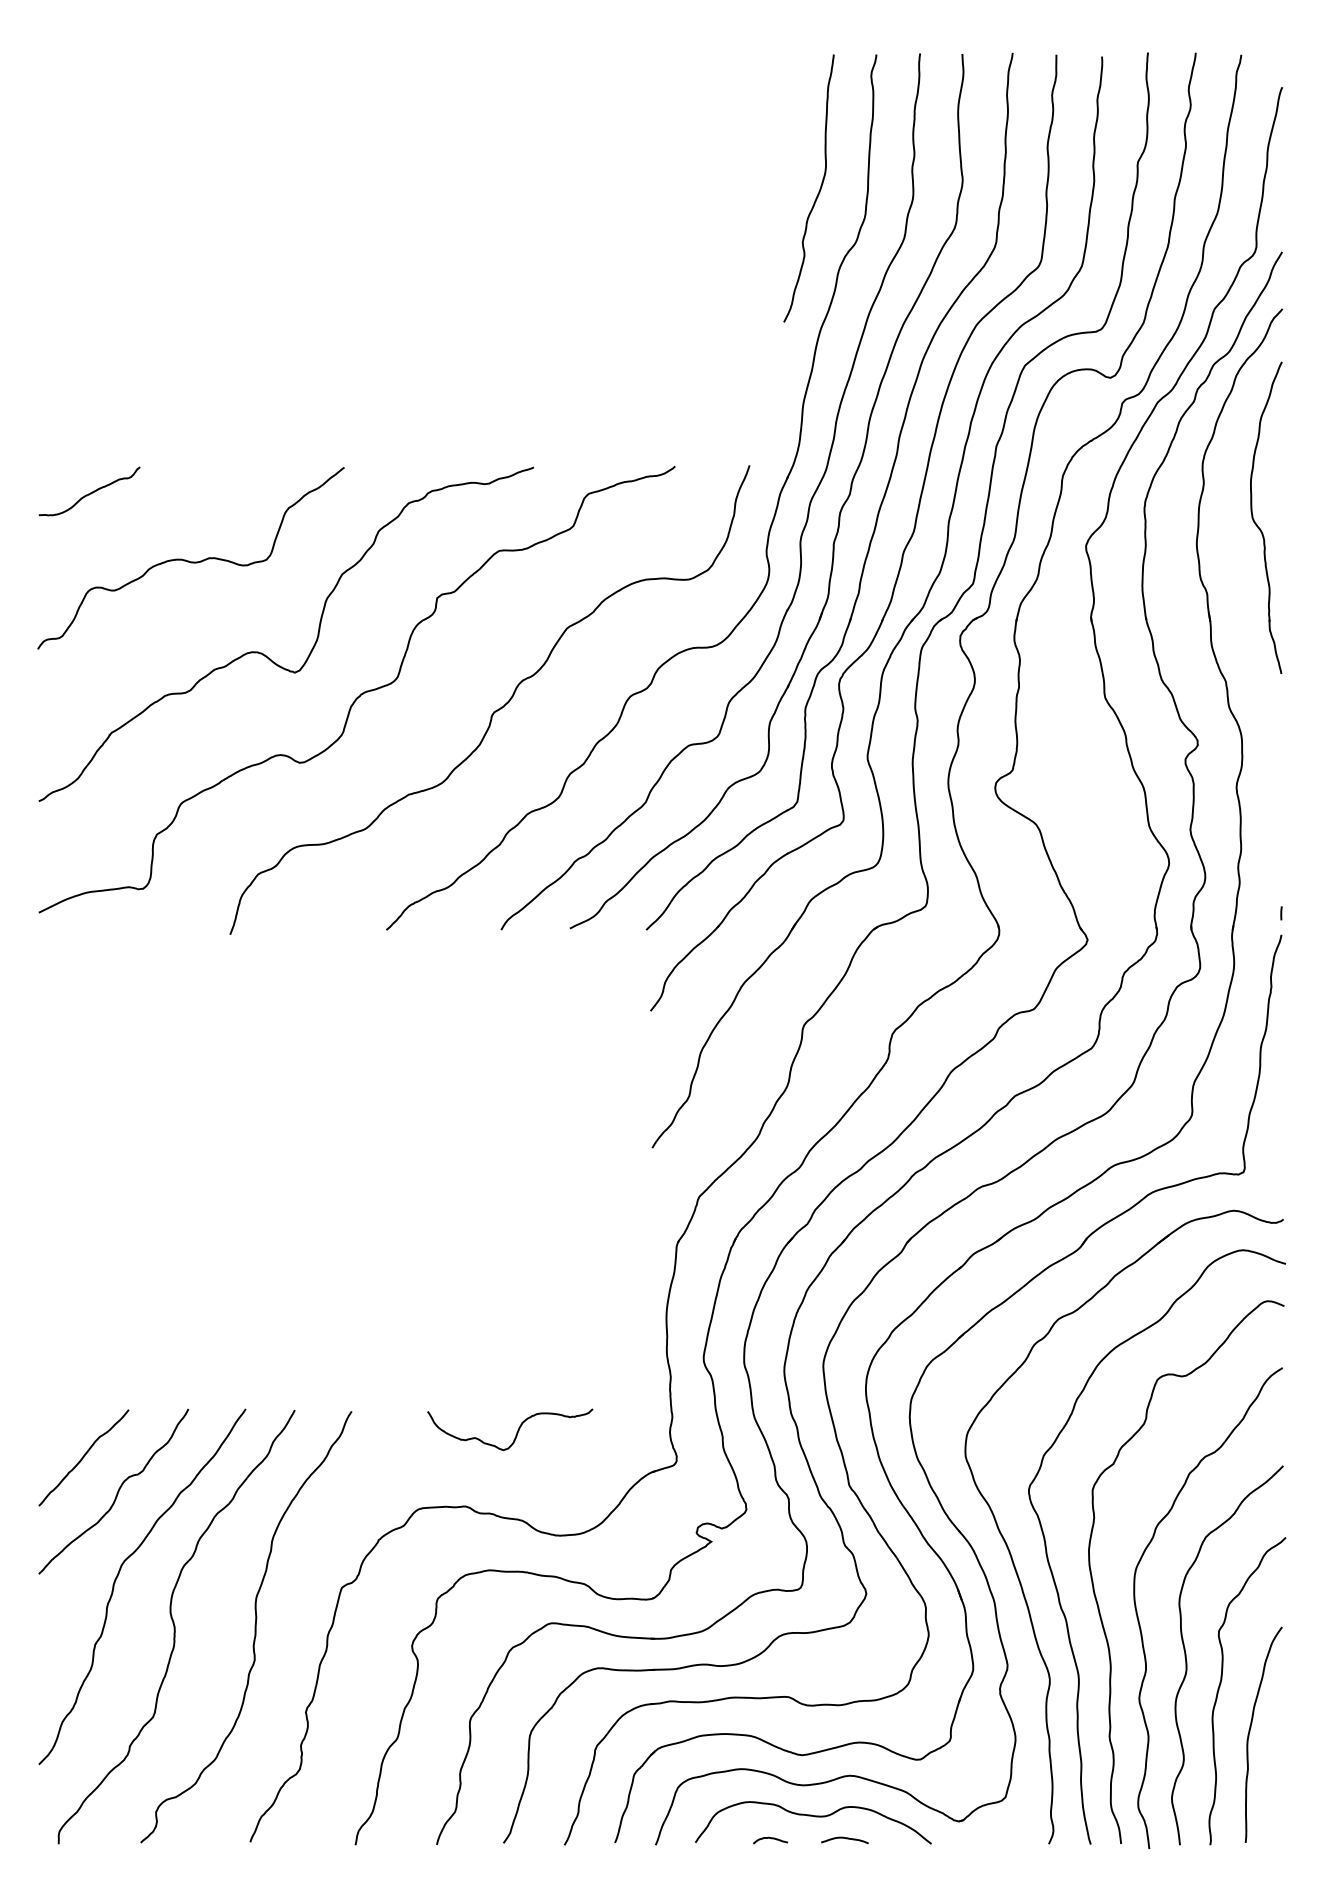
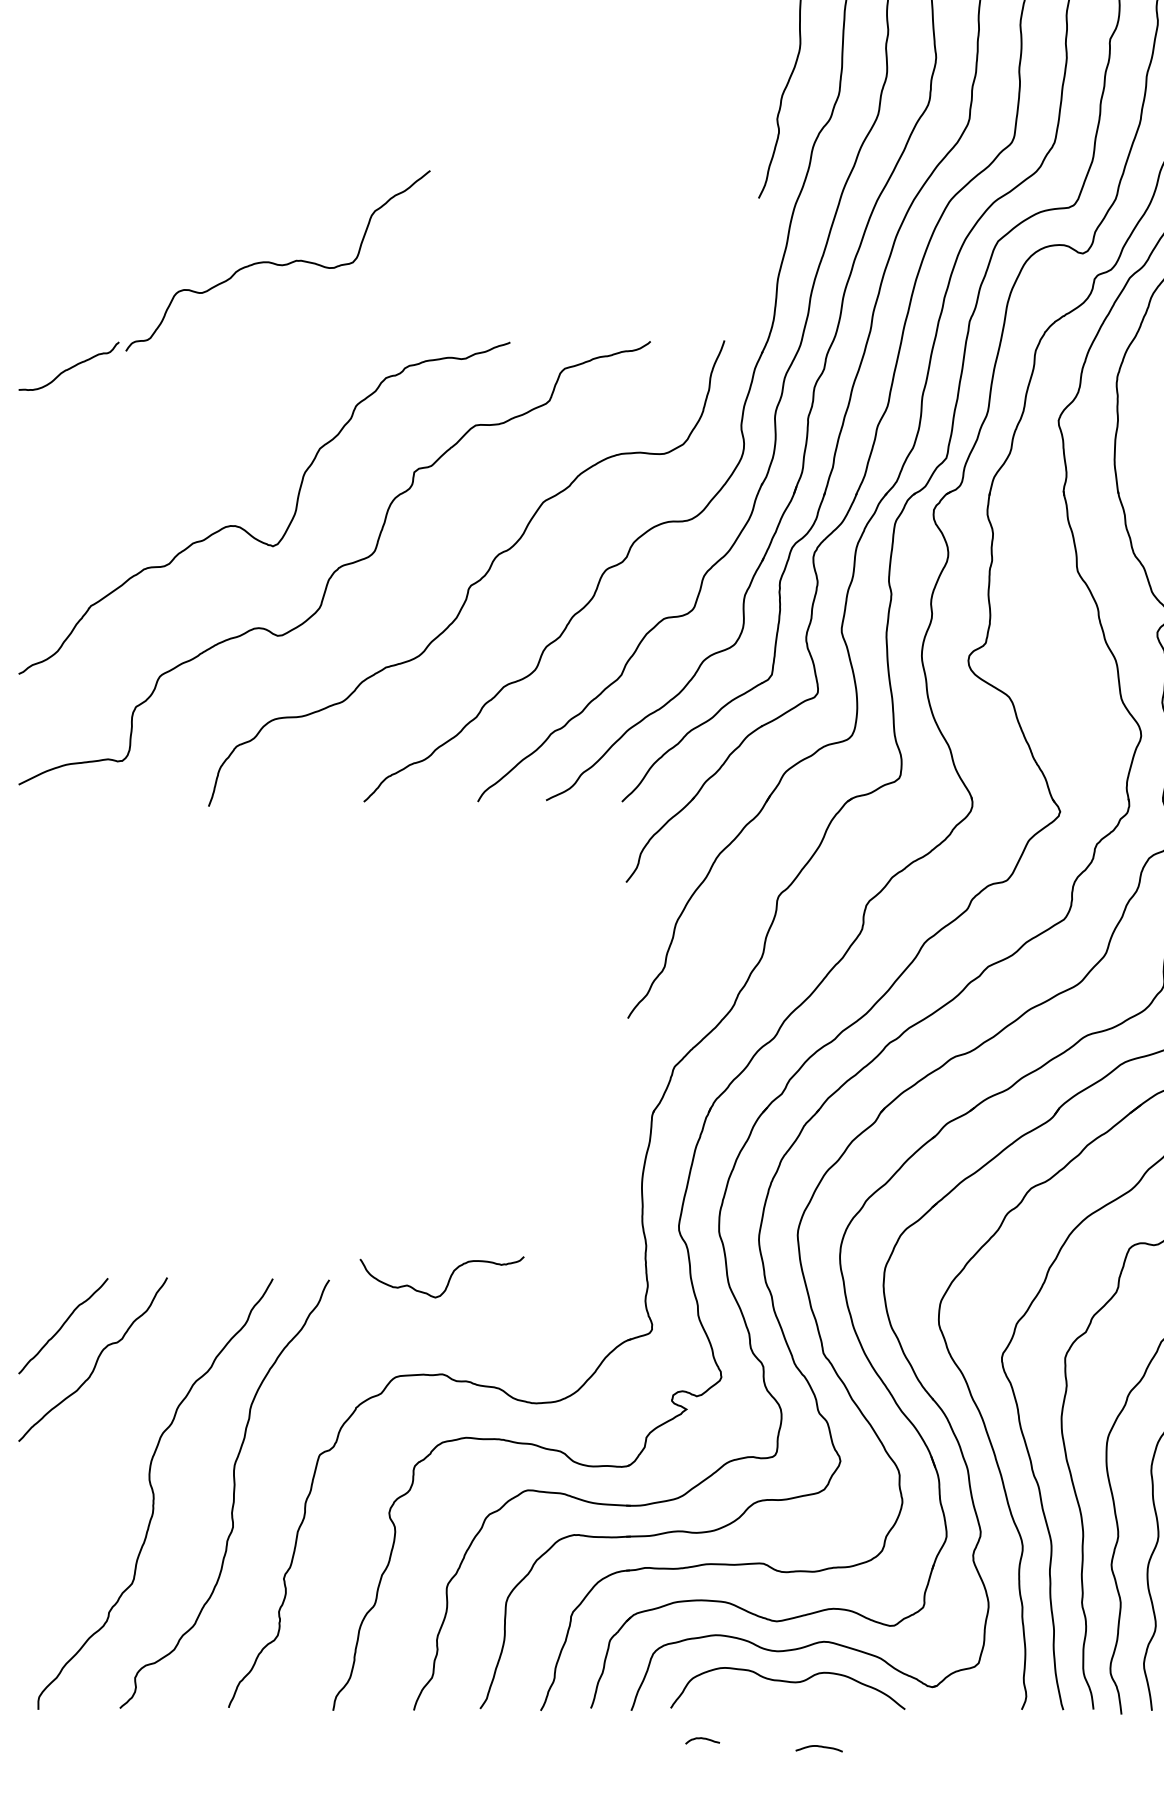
curve: (188, 560) -> (275, 263), moved
curve: (516, 1432) -> (448, 1280), moved
curve: (119, 1574) -> (98, 1441), removed
curve: (844, 1838) -> (818, 1746), moved
curve: (771, 1839) -> (703, 1739), moved

